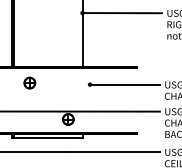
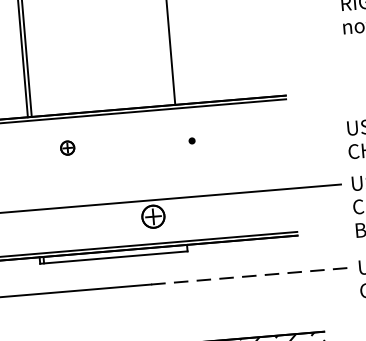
part: (29, 82) -> (66, 147), size x0.6
line: (124, 84) -> (263, 134), removed
line: (112, 152) -> (250, 277), solid -> dashed

